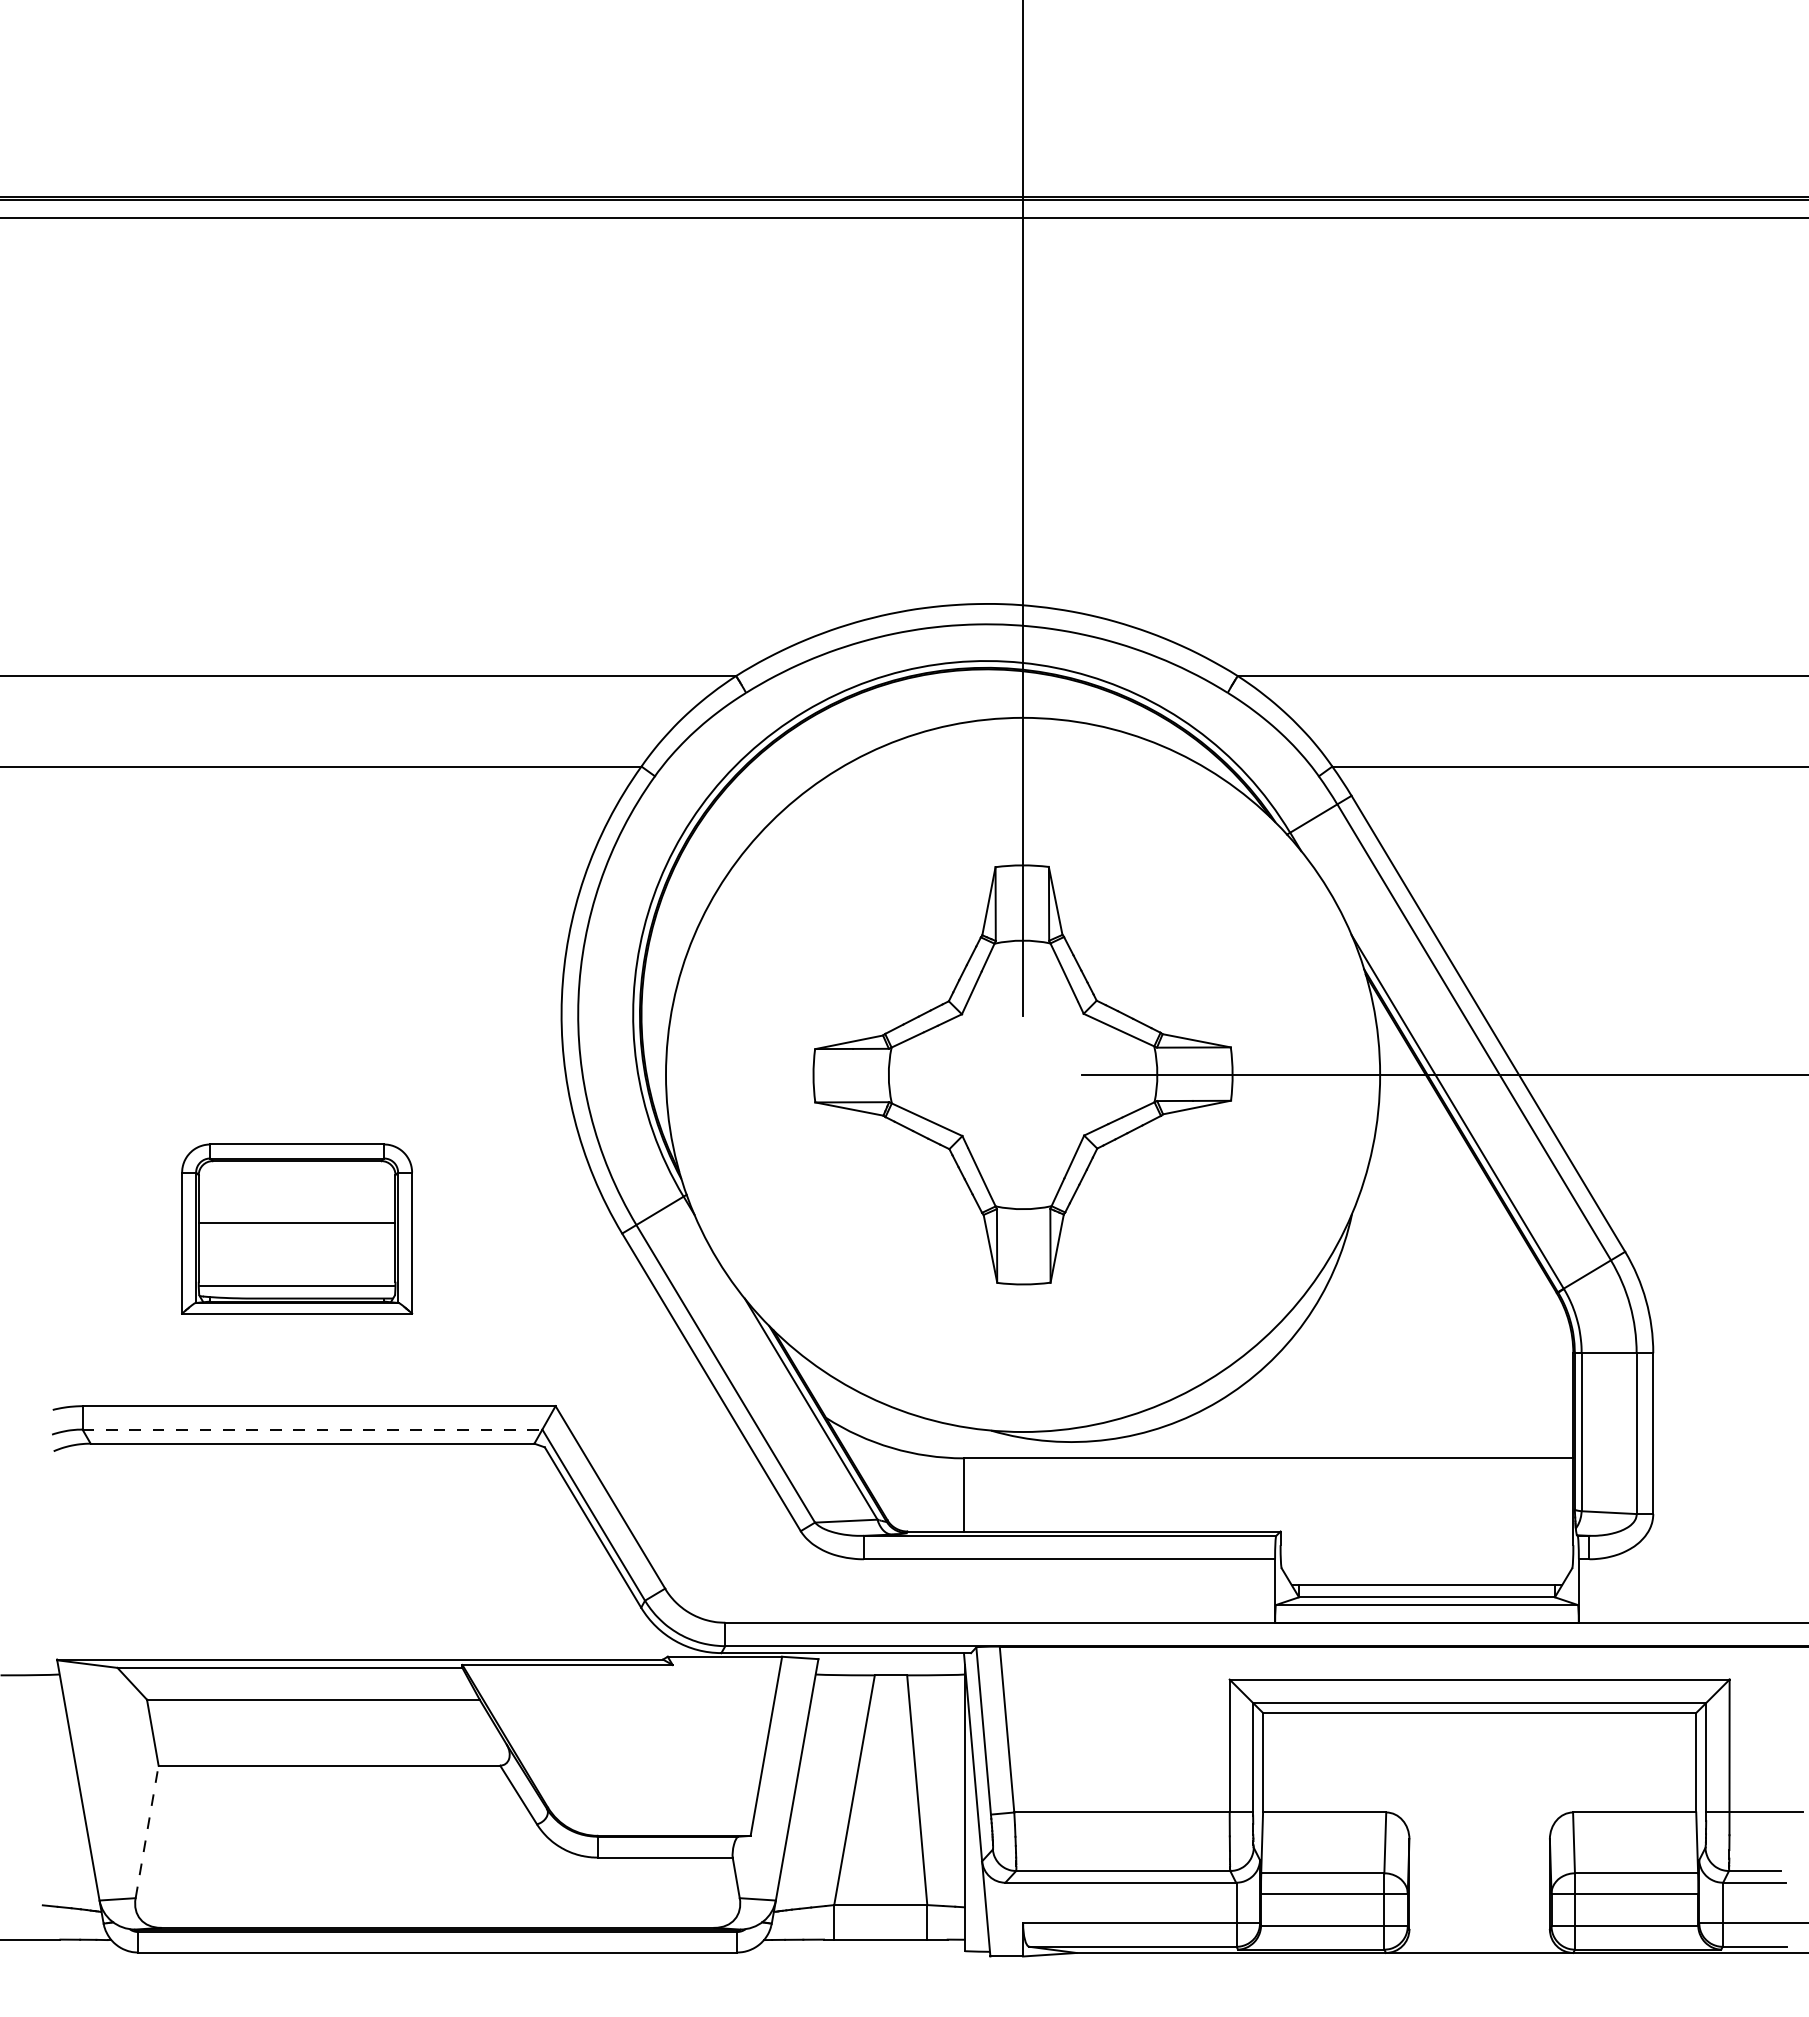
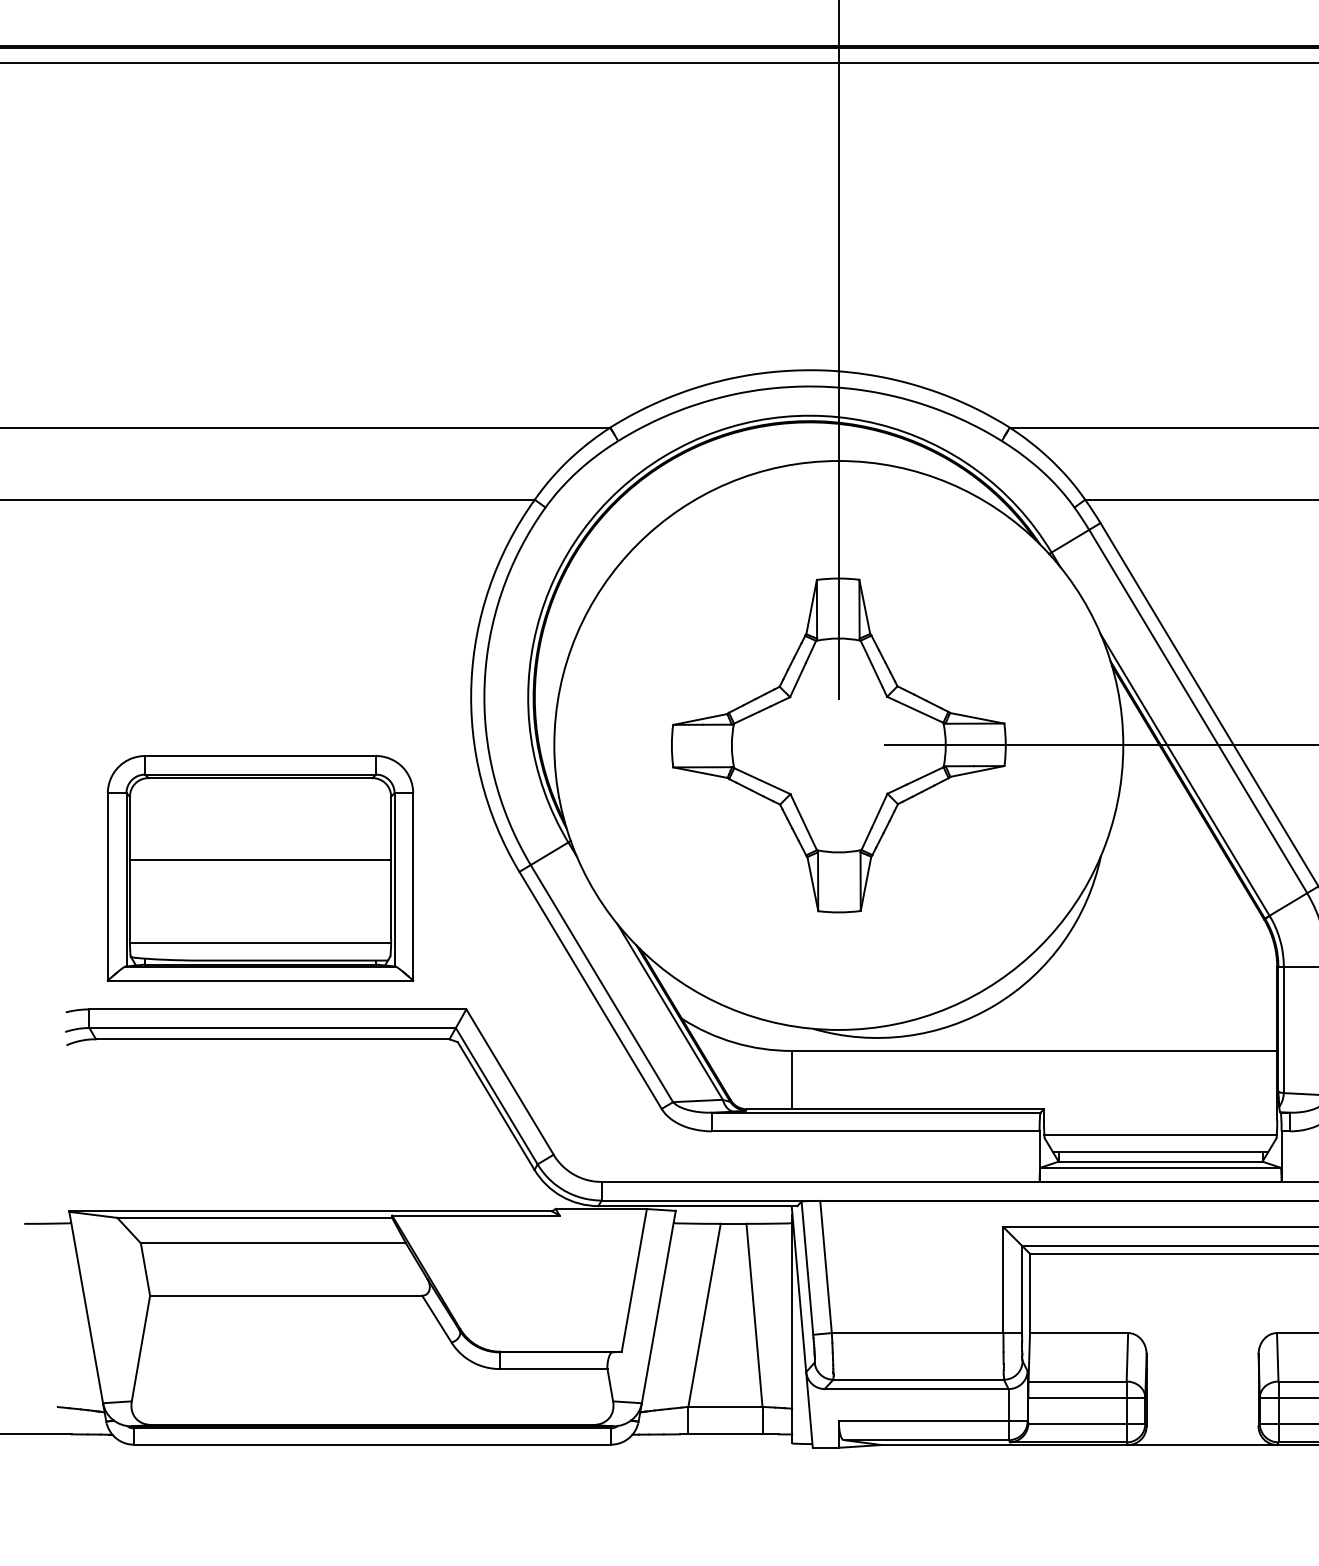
part: (296, 1228) -> (259, 867), size x1.67
line: (312, 1429) -> (272, 1027), dashed -> solid
line: (1426, 1563) -> (1160, 1134), added
line: (147, 1831) -> (141, 1348), dashed -> solid

